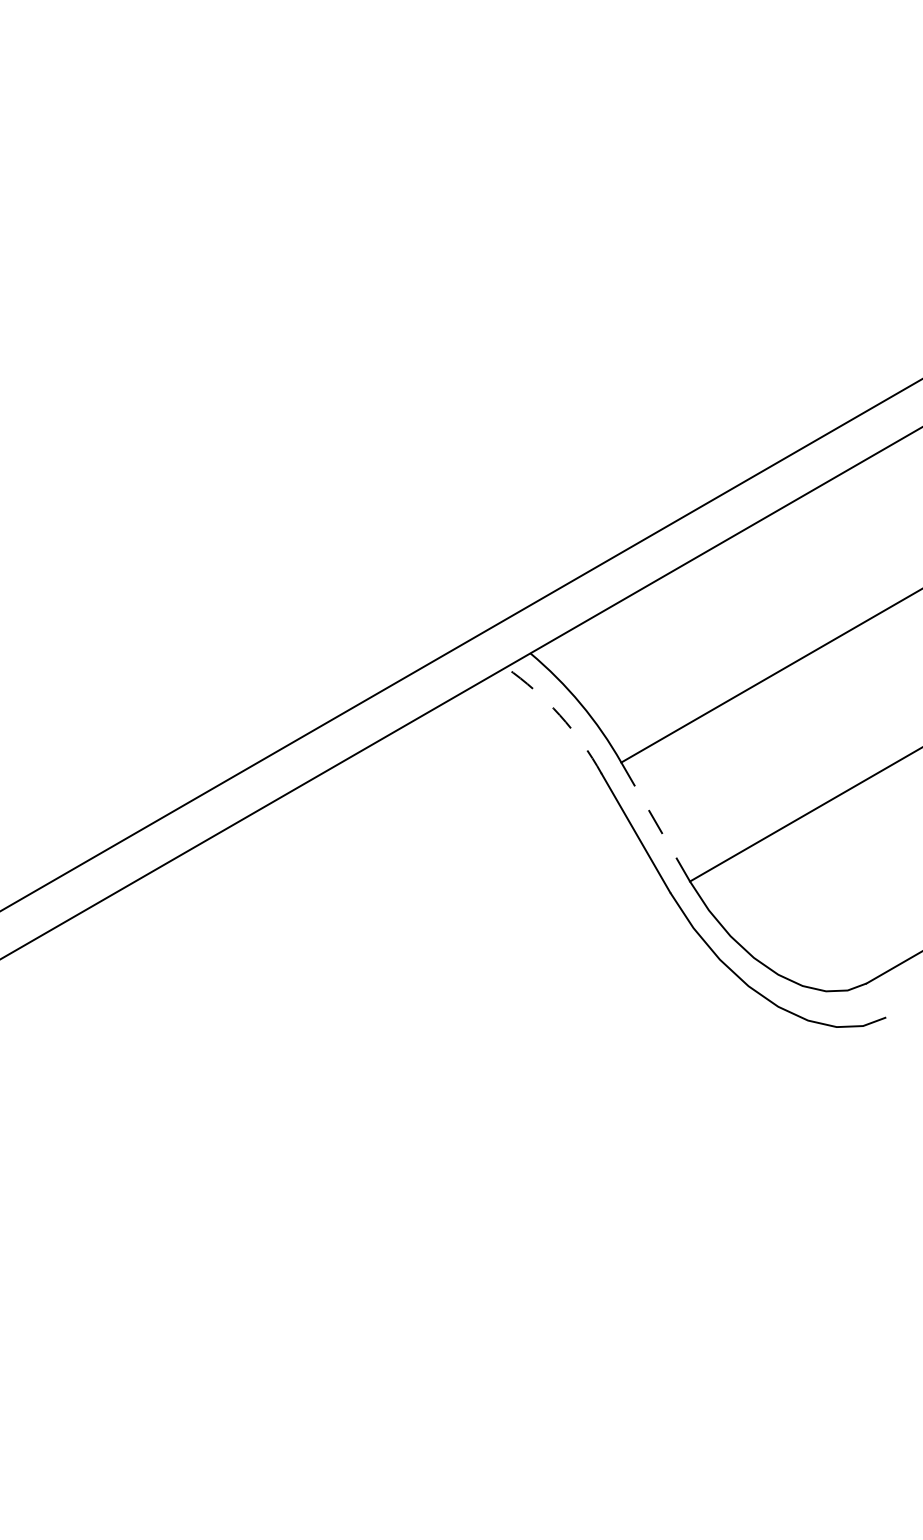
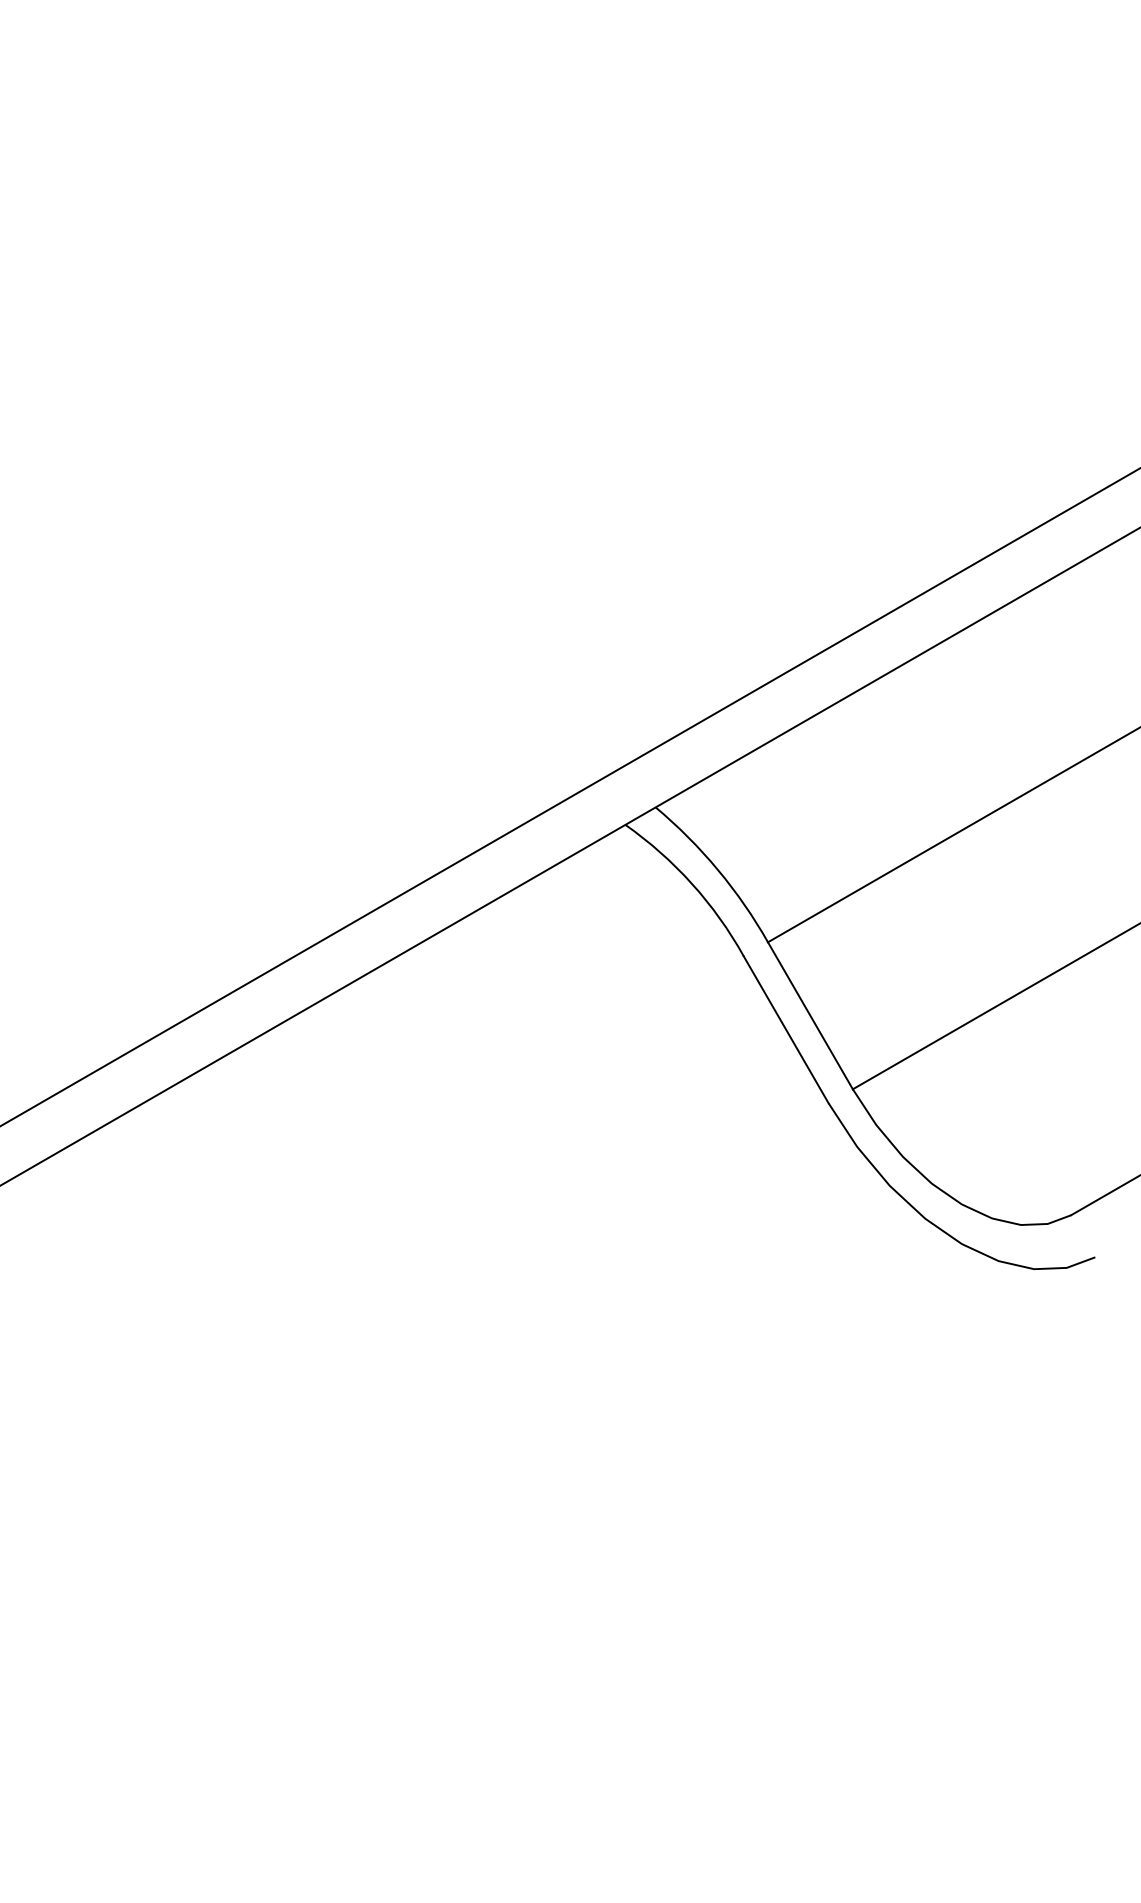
arc: (560, 714) -> (692, 883), dashed -> solid
line: (655, 821) -> (810, 1015), dashed -> solid

